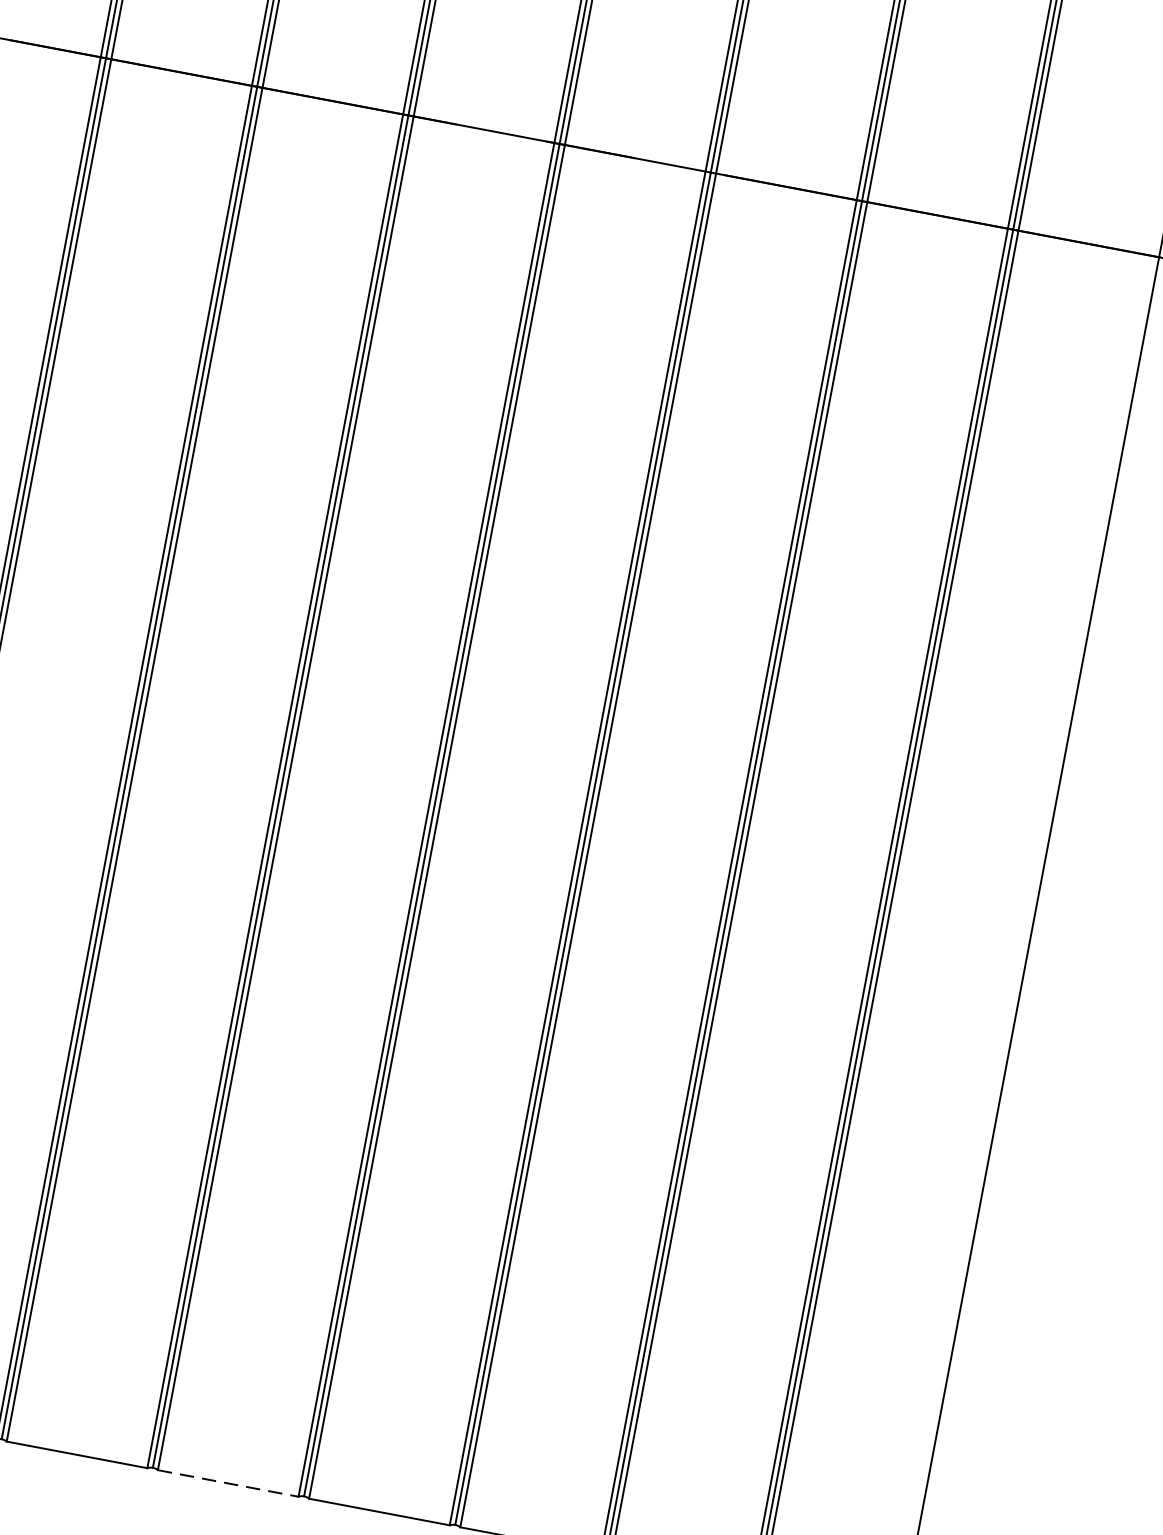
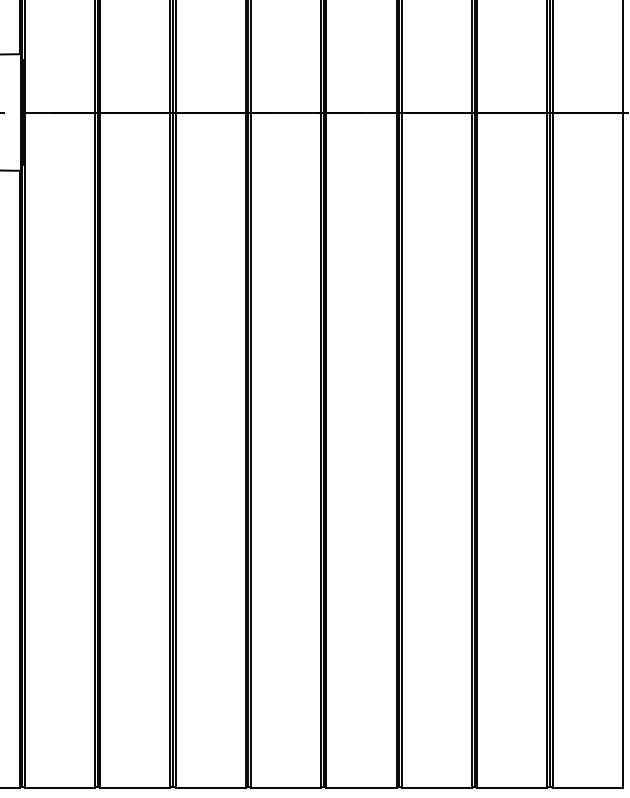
line: (229, 1483) -> (286, 787), dashed -> solid

